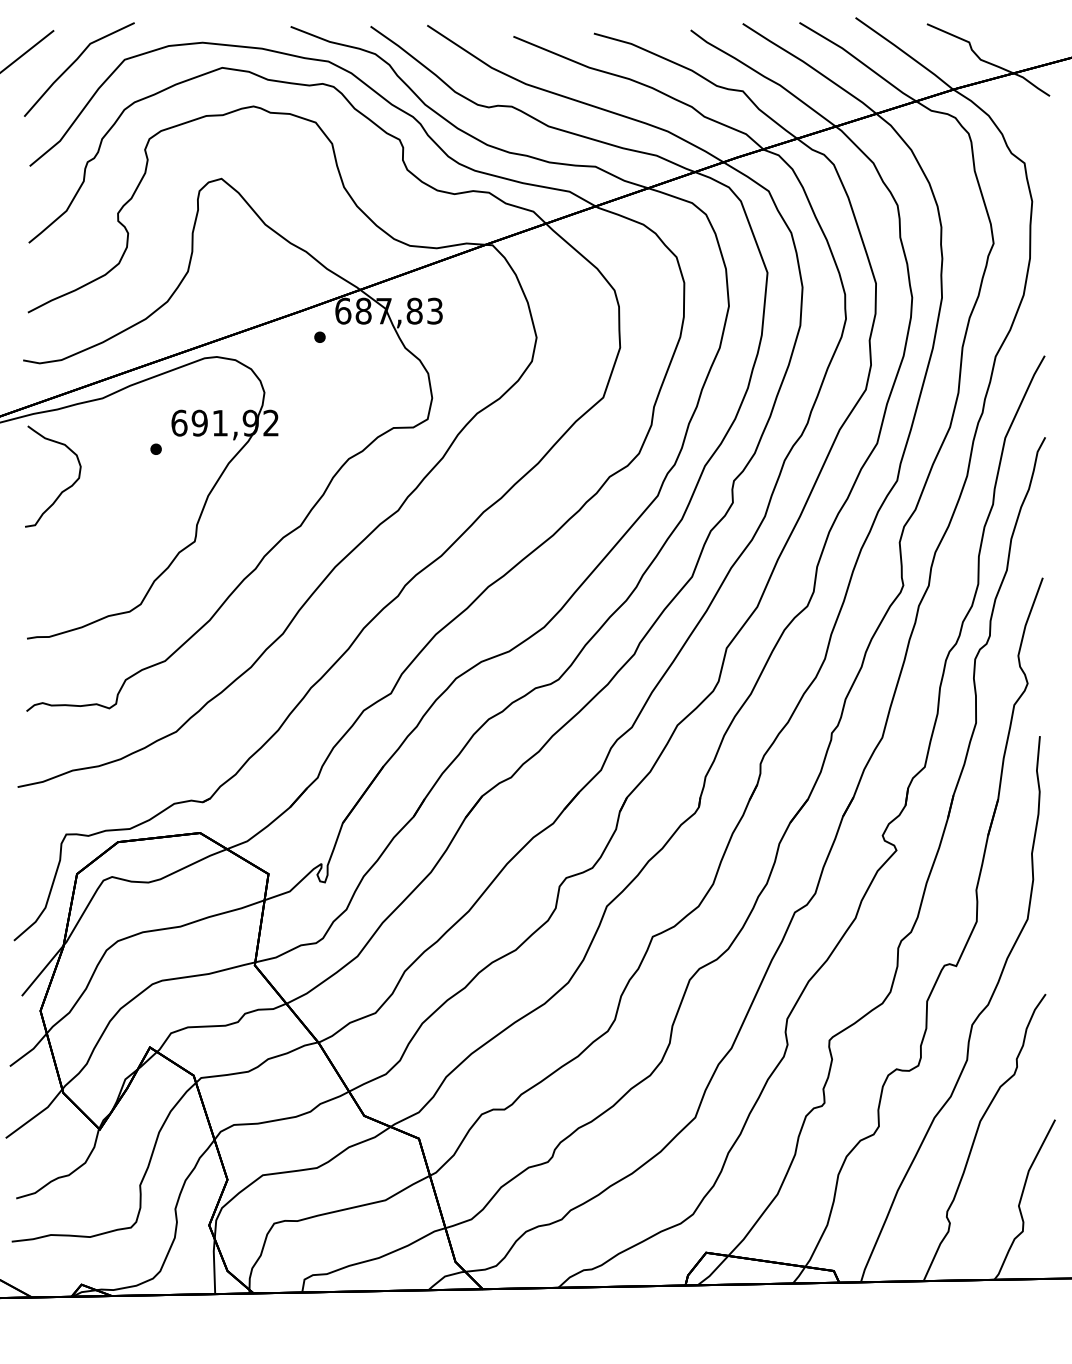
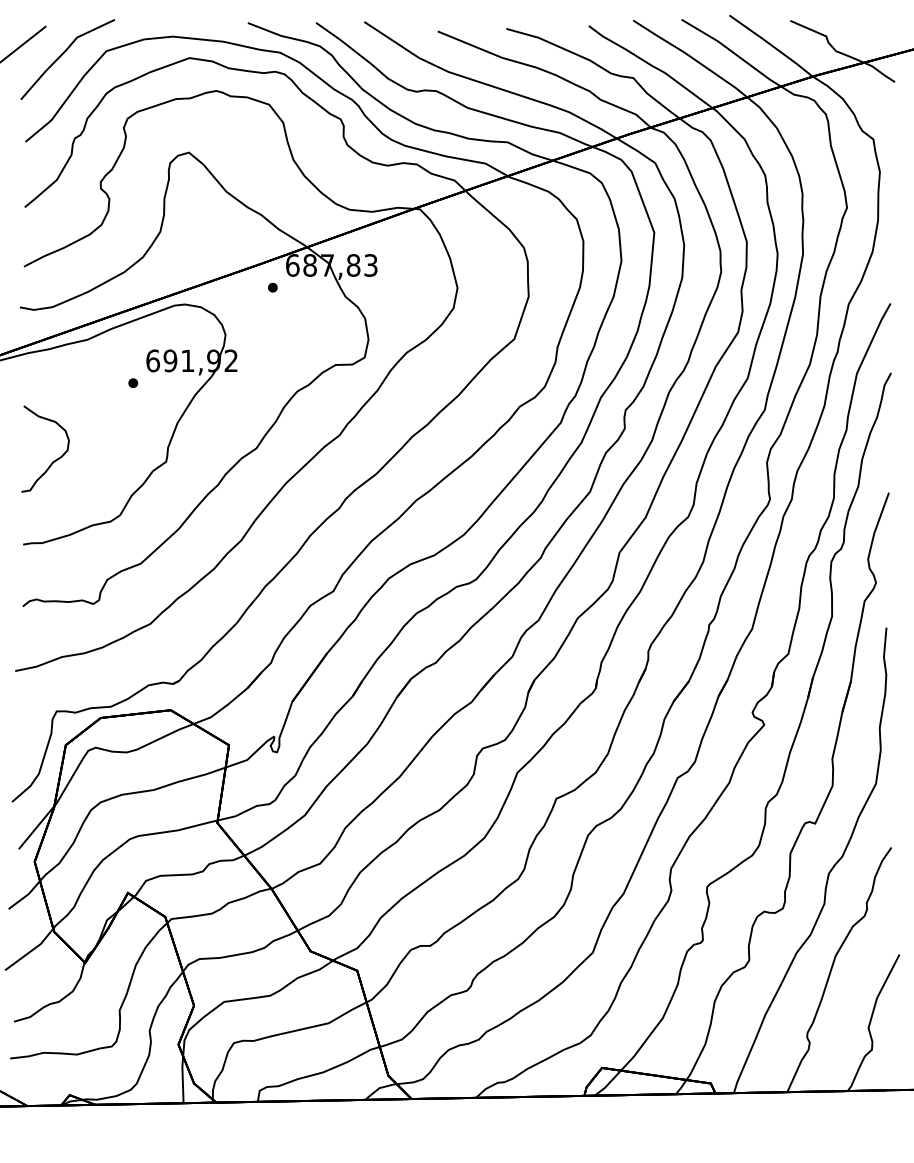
curve: (62, 490) -> (53, 460), moved

